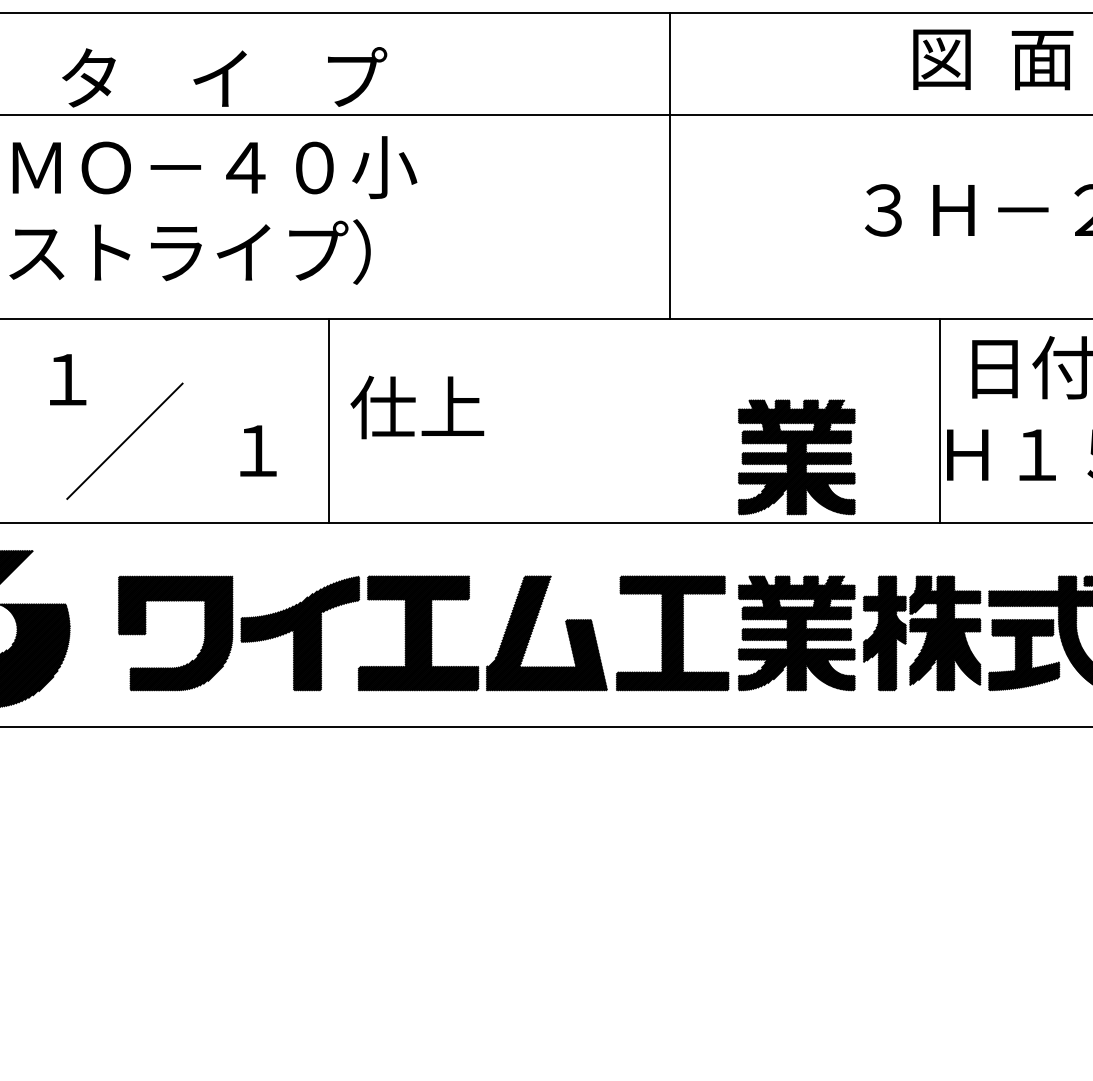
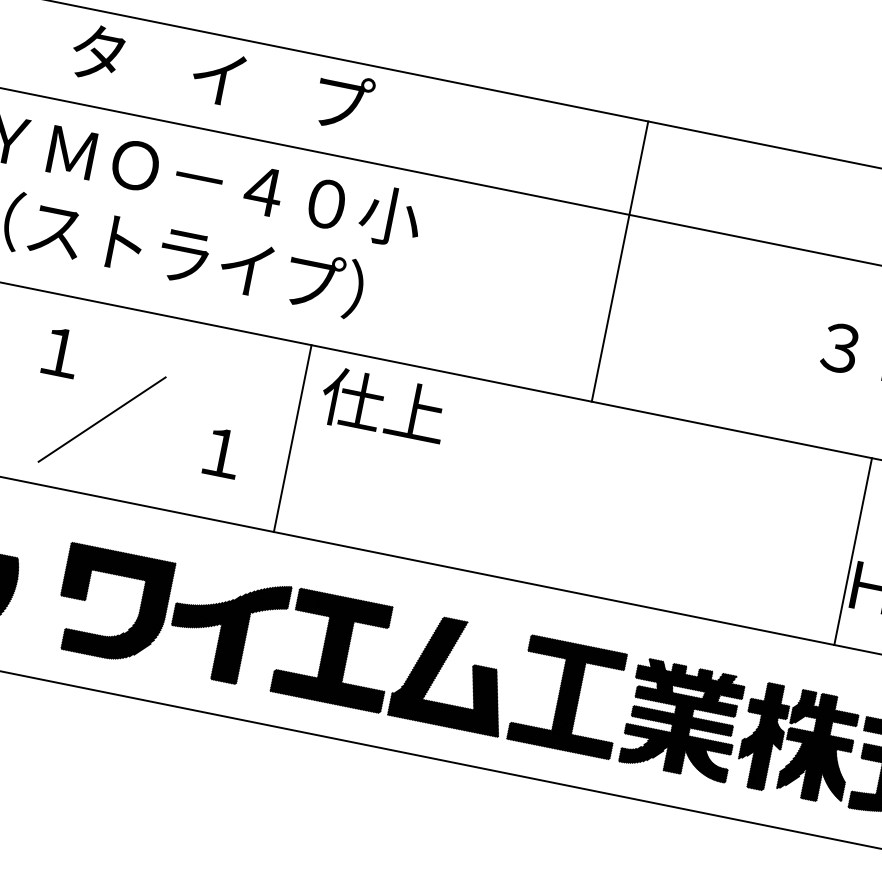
text: (224, 77) -> (222, 77), moved
line: (670, 166) -> (620, 261), moved
text: (417, 407) -> (383, 406), moved
part: (796, 457) -> (714, 558), removed

